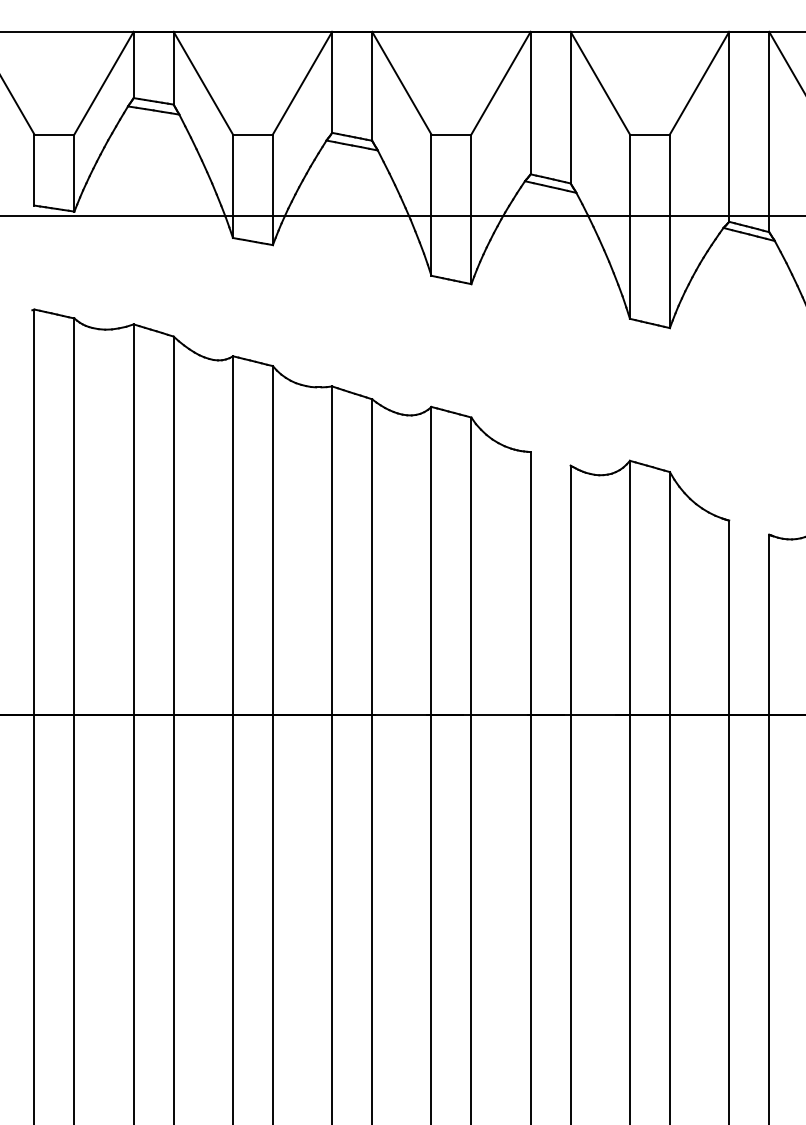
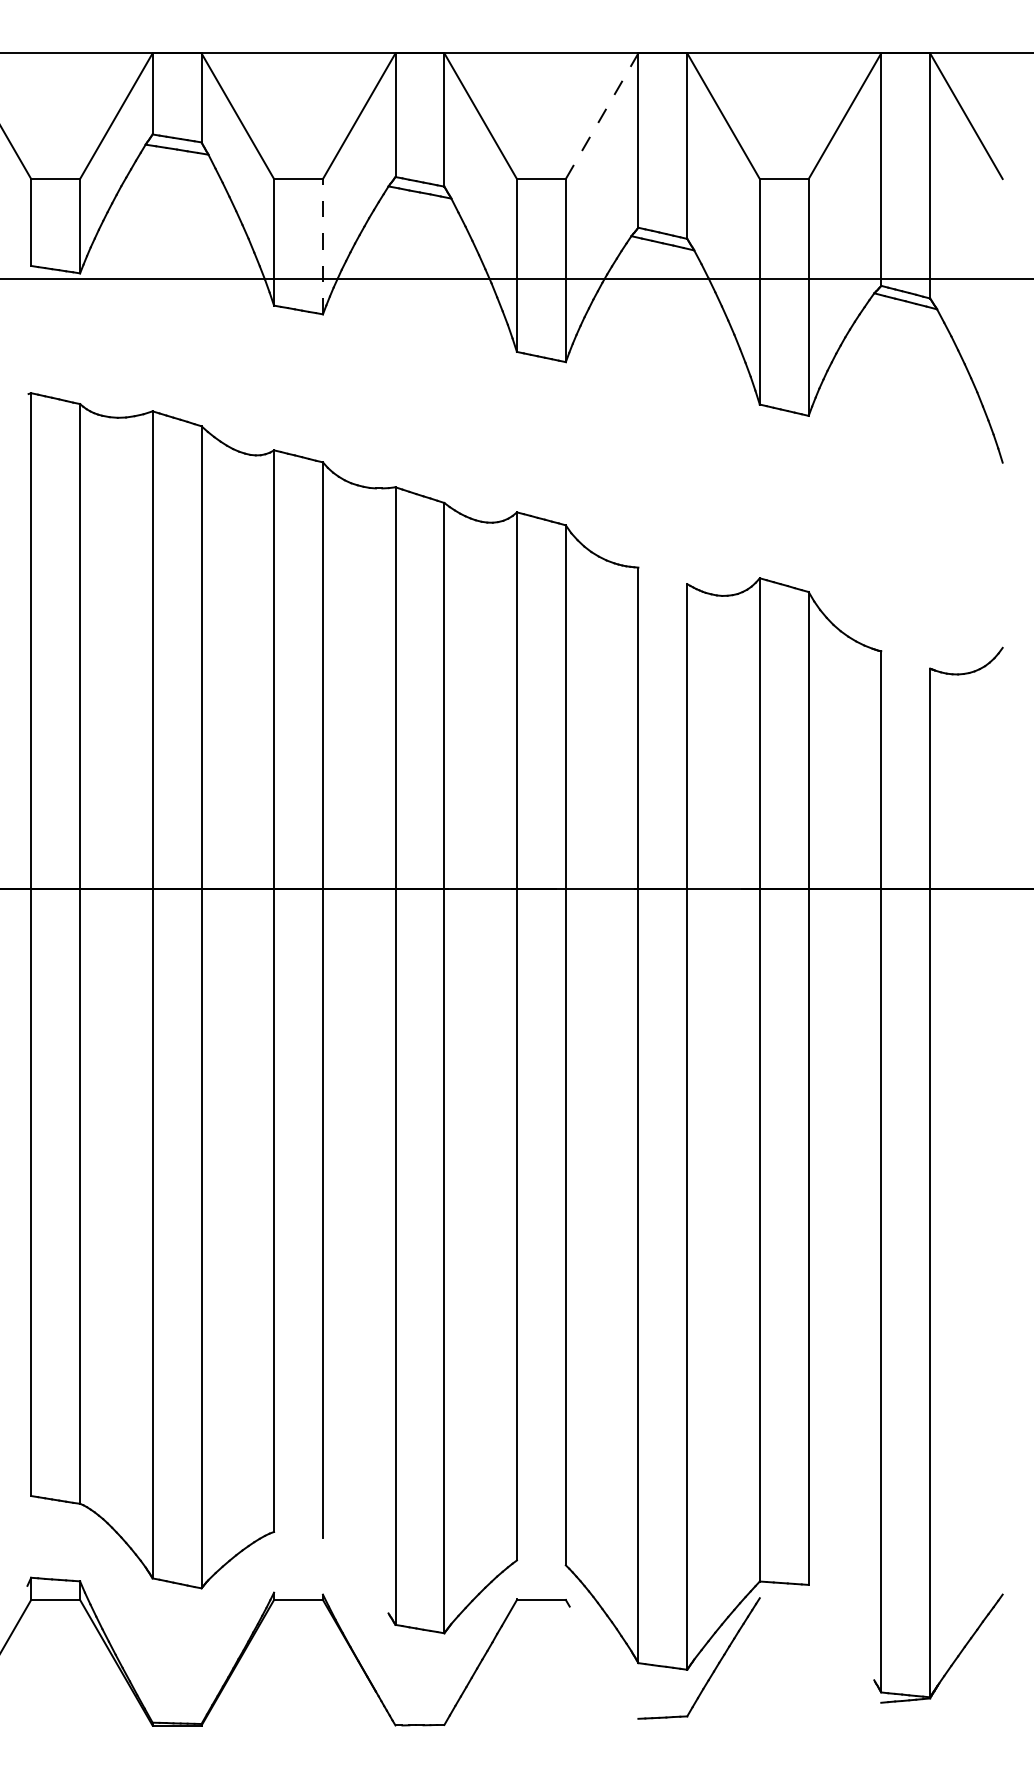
line: (501, 83) -> (602, 116), solid -> dashed
line: (272, 189) -> (322, 246), solid -> dashed

